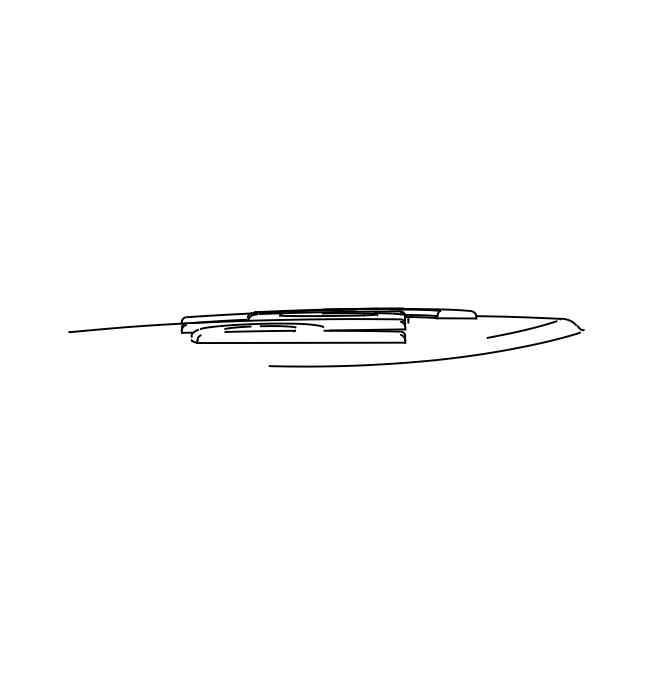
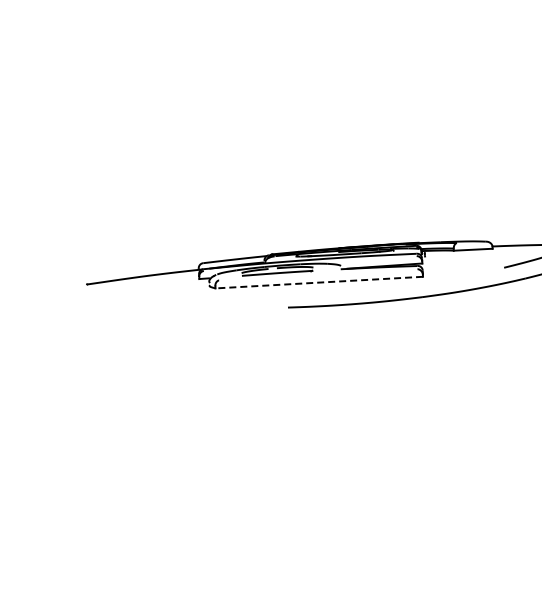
line: (301, 342) -> (319, 282), solid -> dashed

